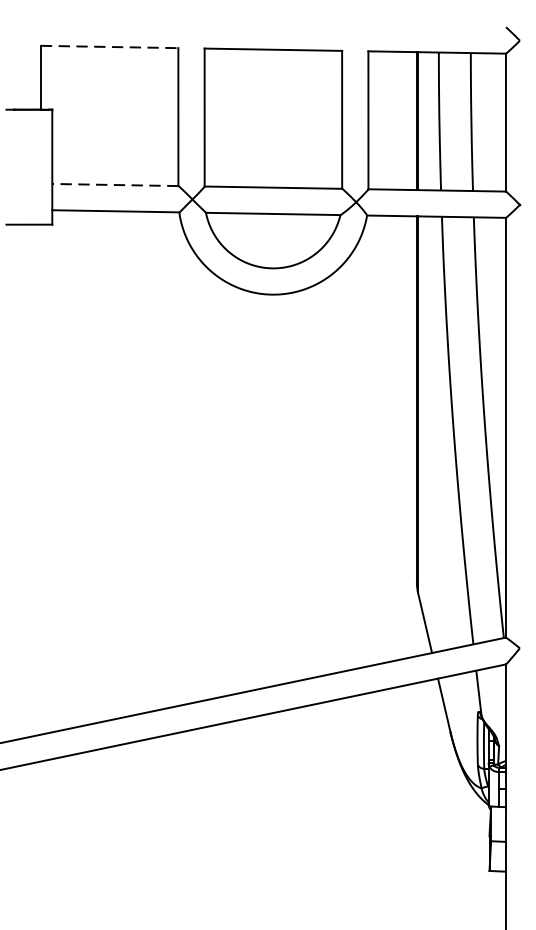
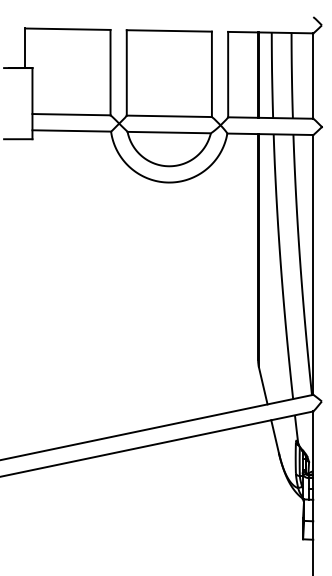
line: (108, 47) -> (67, 29), dashed -> solid
line: (115, 184) -> (71, 114), dashed -> solid

